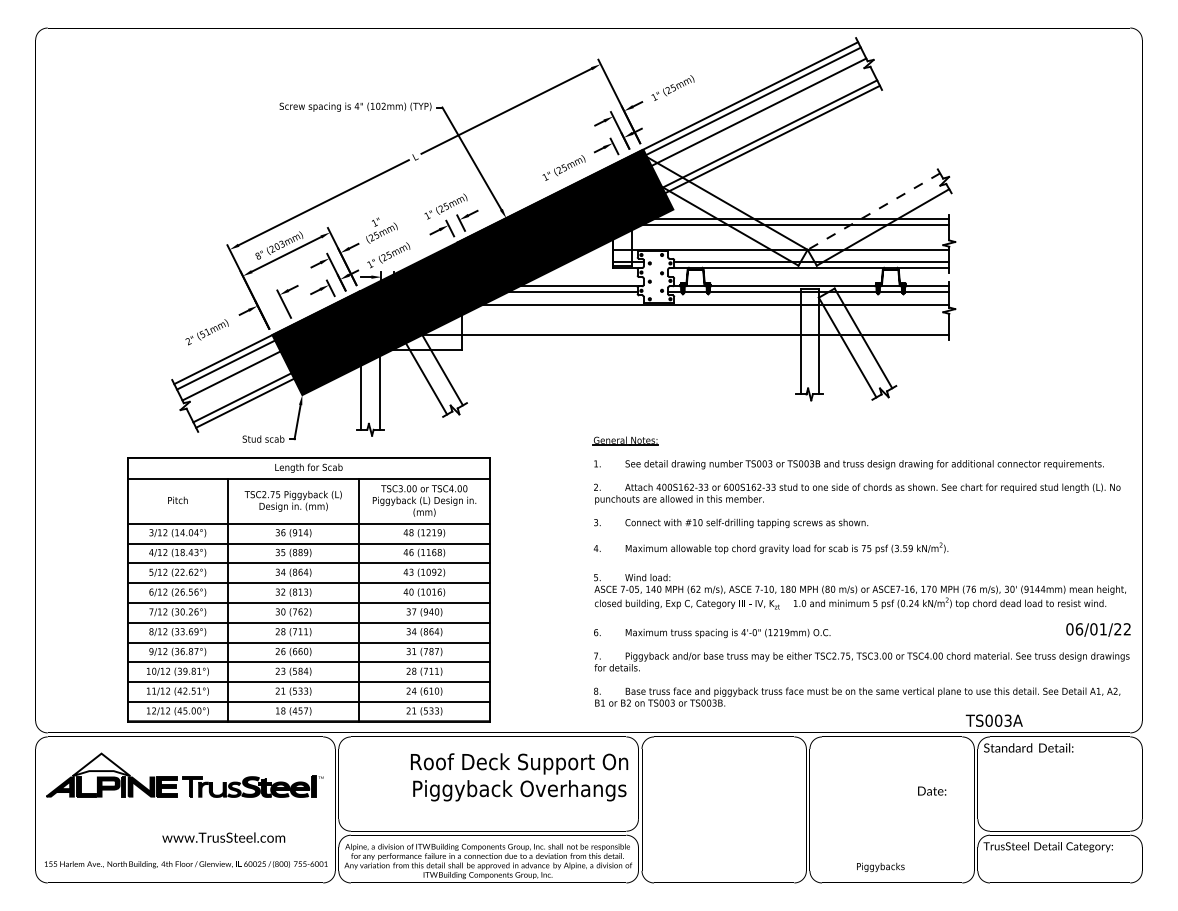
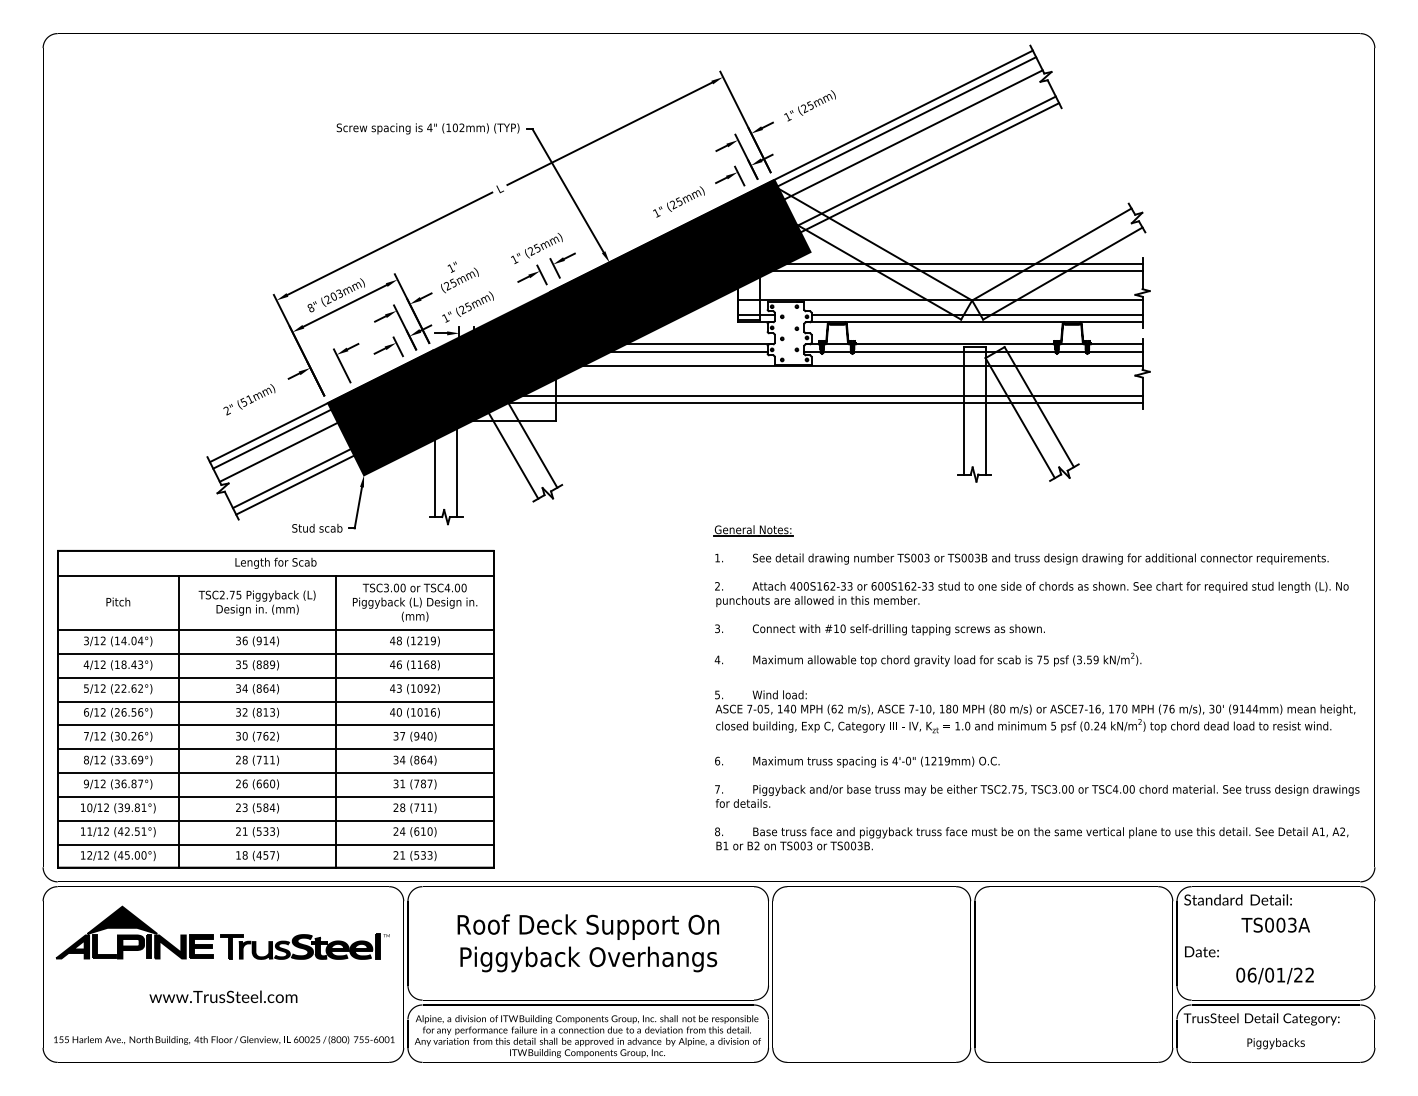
line: (873, 211) -> (1051, 254), dashed -> solid
line: (665, 328) -> (800, 395), added
part: (308, 589) -> (275, 709), moved
text: (1097, 629) -> (1274, 975), moved
text: (994, 720) -> (1275, 924), moved
fill: (101, 764) -> (122, 919), added
text: (519, 777) -> (588, 943), moved
text: (931, 790) -> (1201, 951), moved
text: (223, 837) -> (223, 996), moved
text: (880, 867) -> (1275, 1043), moved

